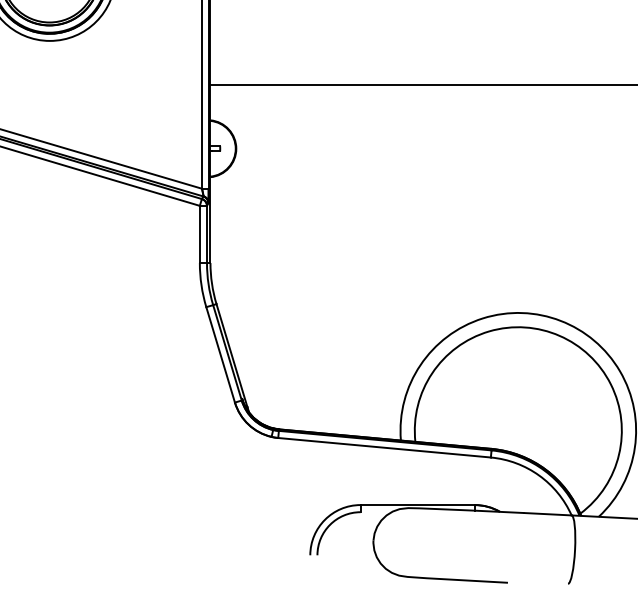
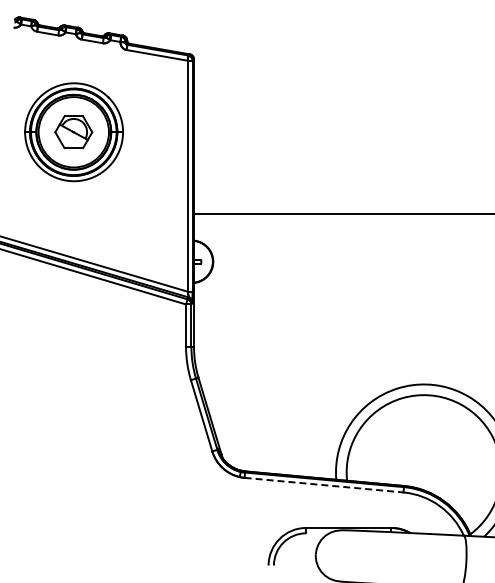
line: (385, 448) -> (324, 485), solid -> dashed

